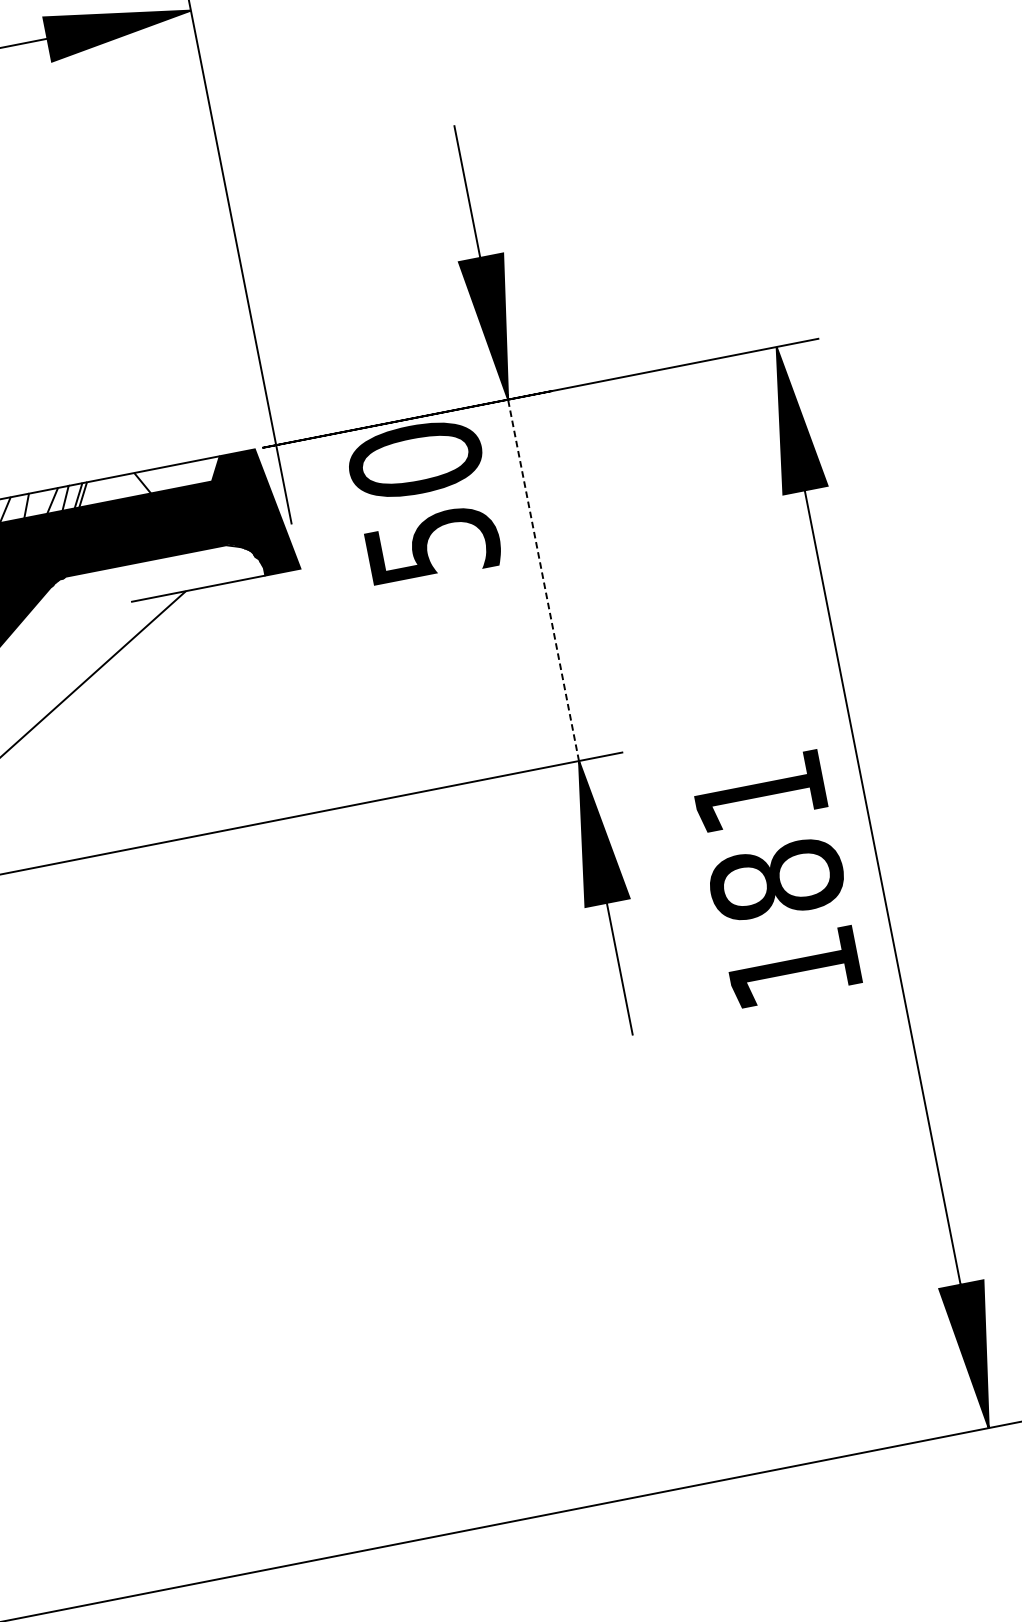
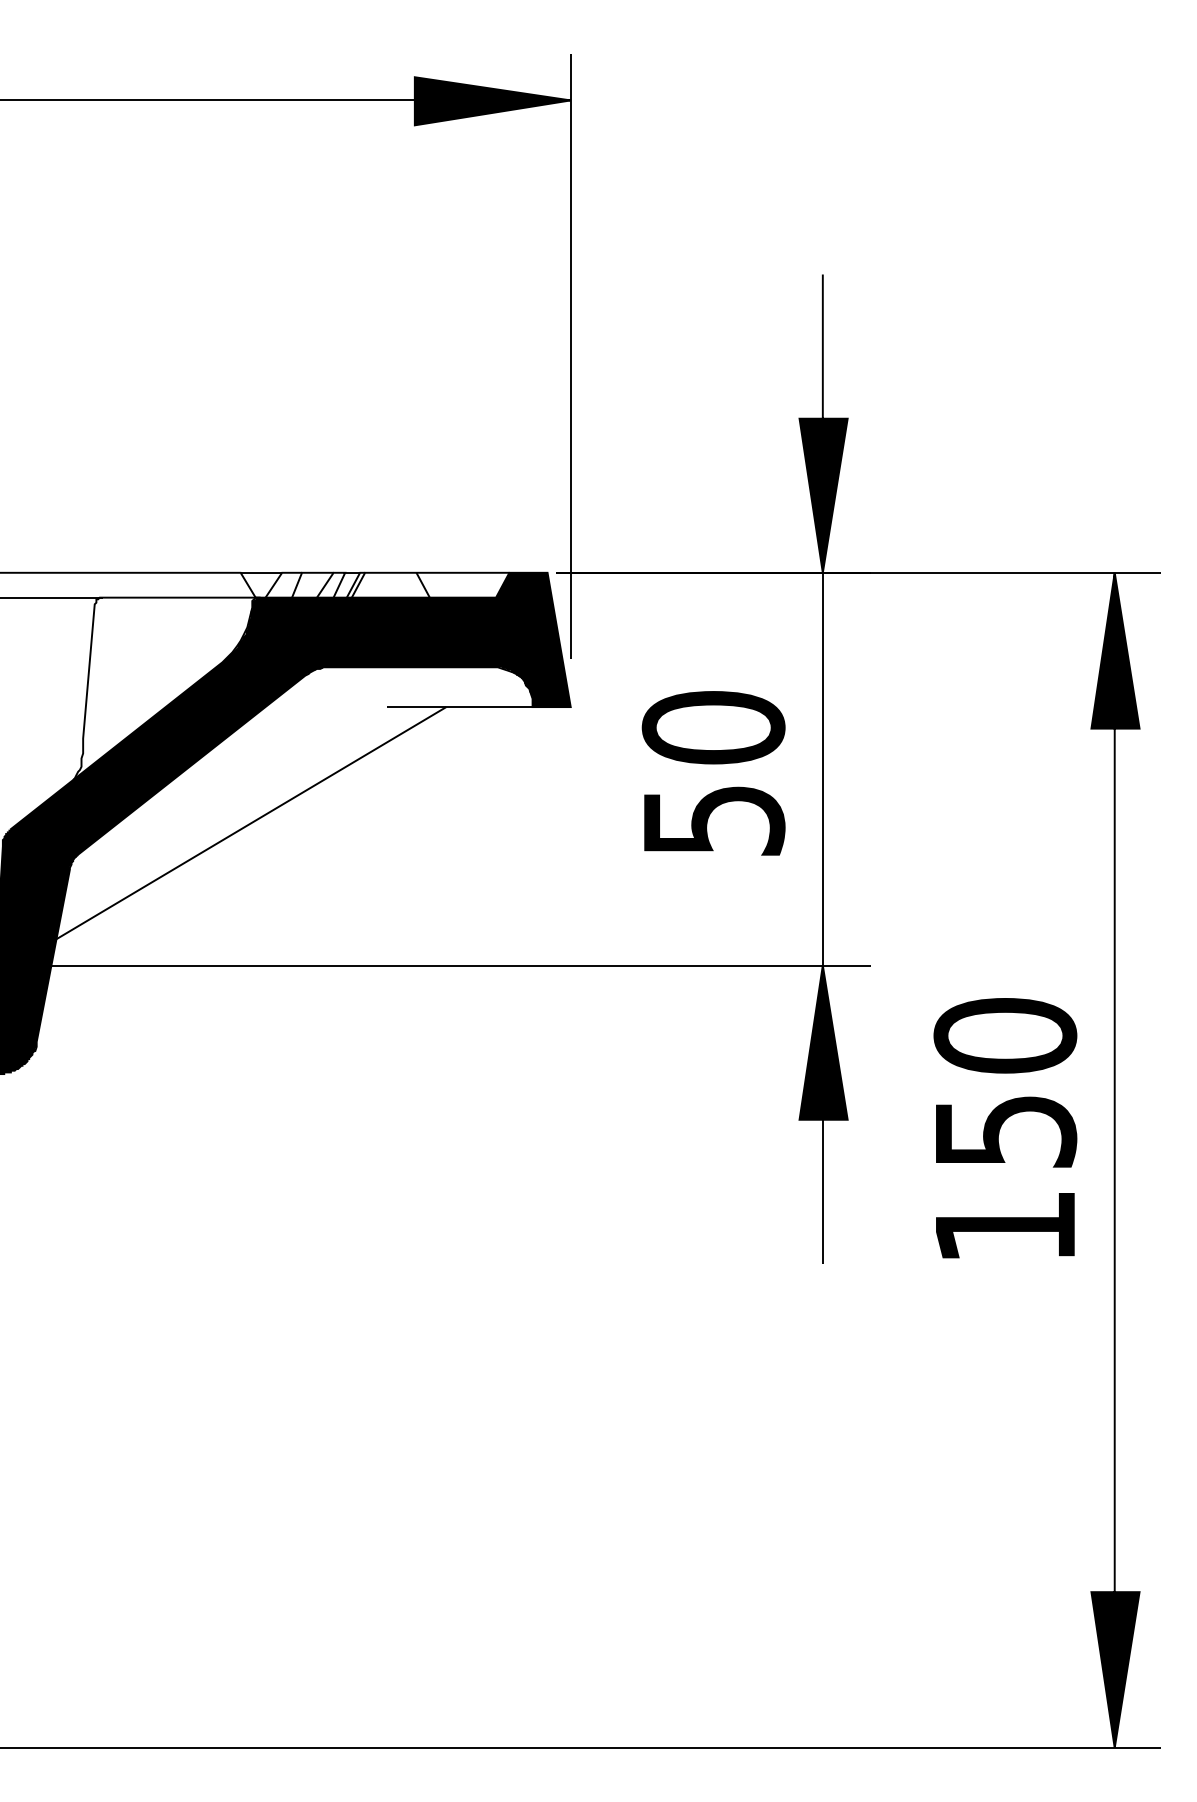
text: (423, 501) -> (713, 773), moved
line: (543, 579) -> (822, 768), dashed -> solid
text: (768, 836) -> (1005, 1083), 181 -> 150

